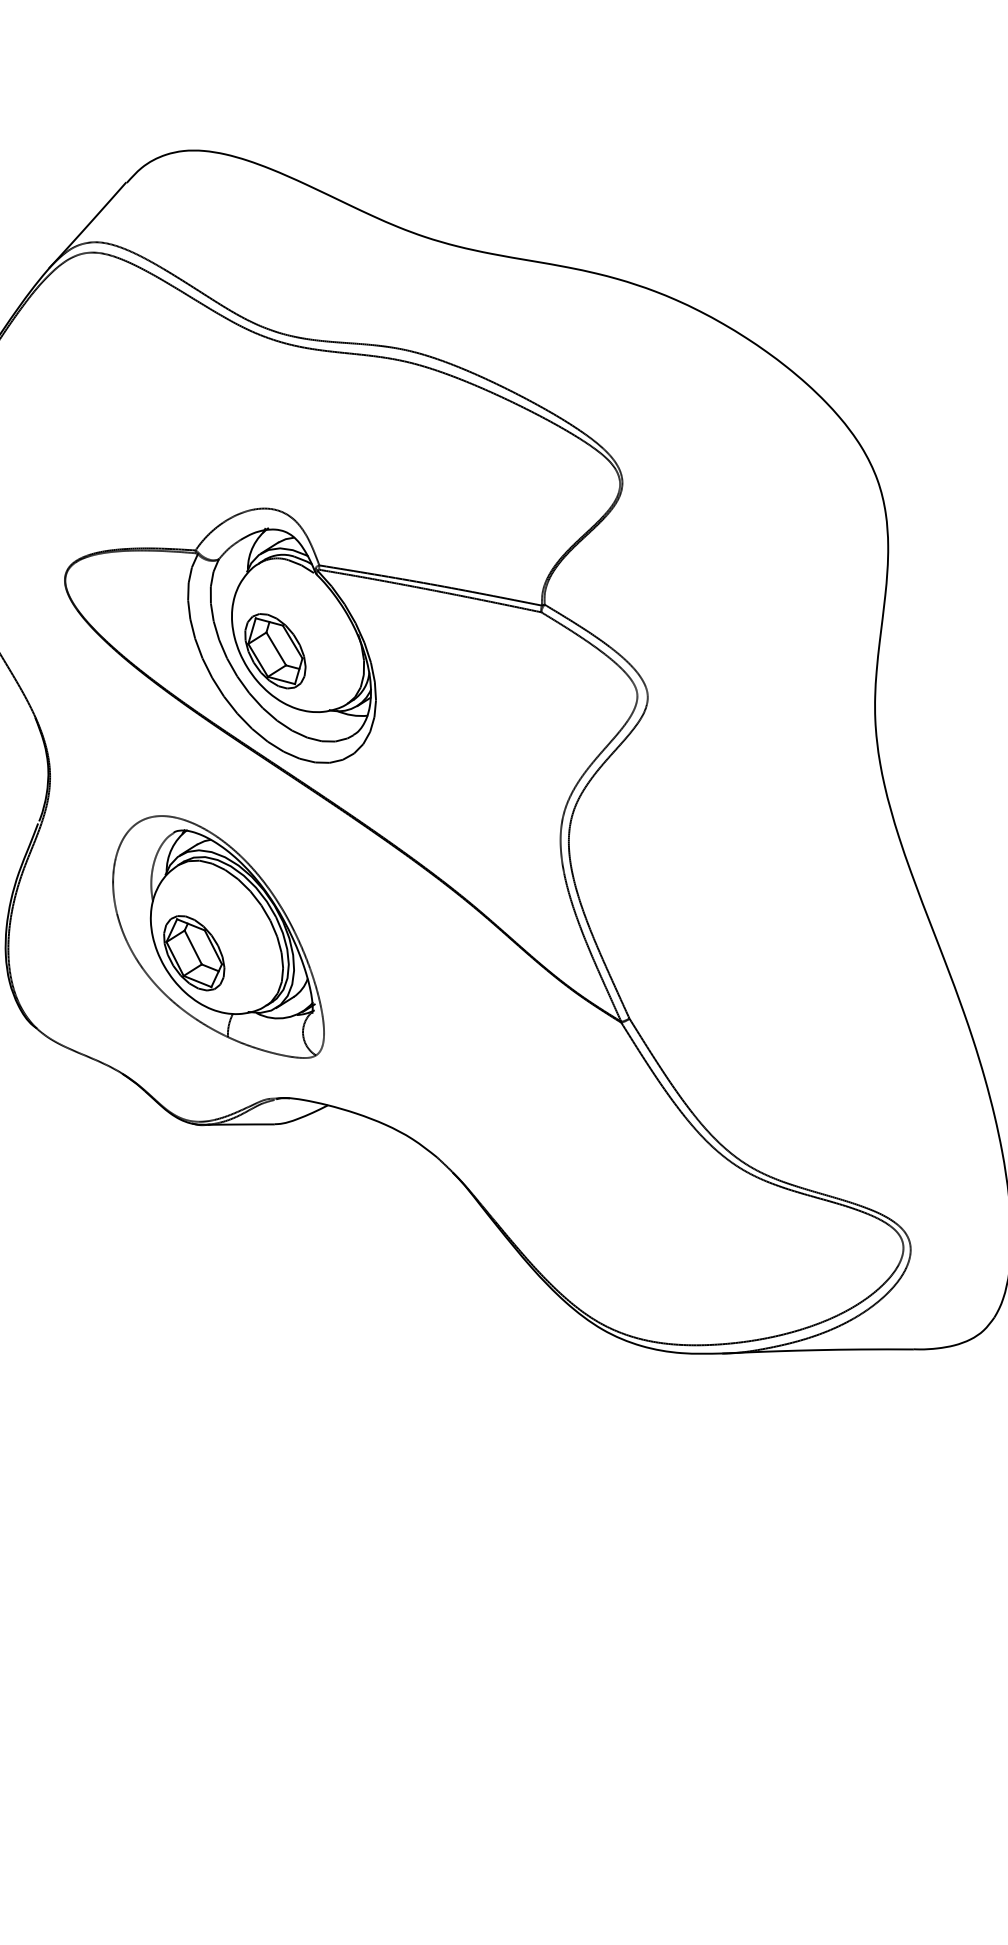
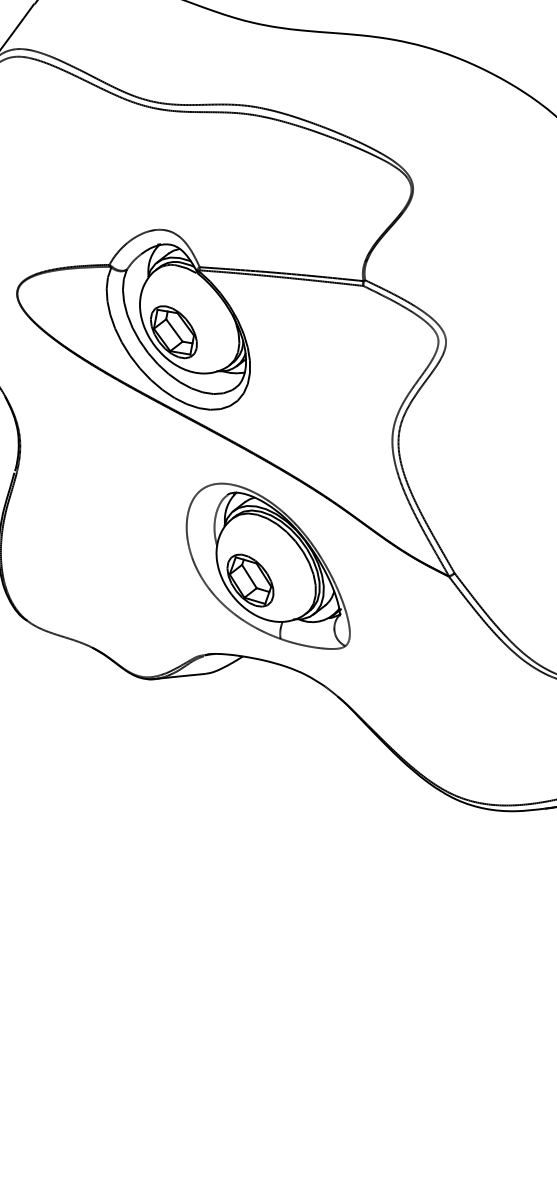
part: (218, 936) -> (266, 566), moved

